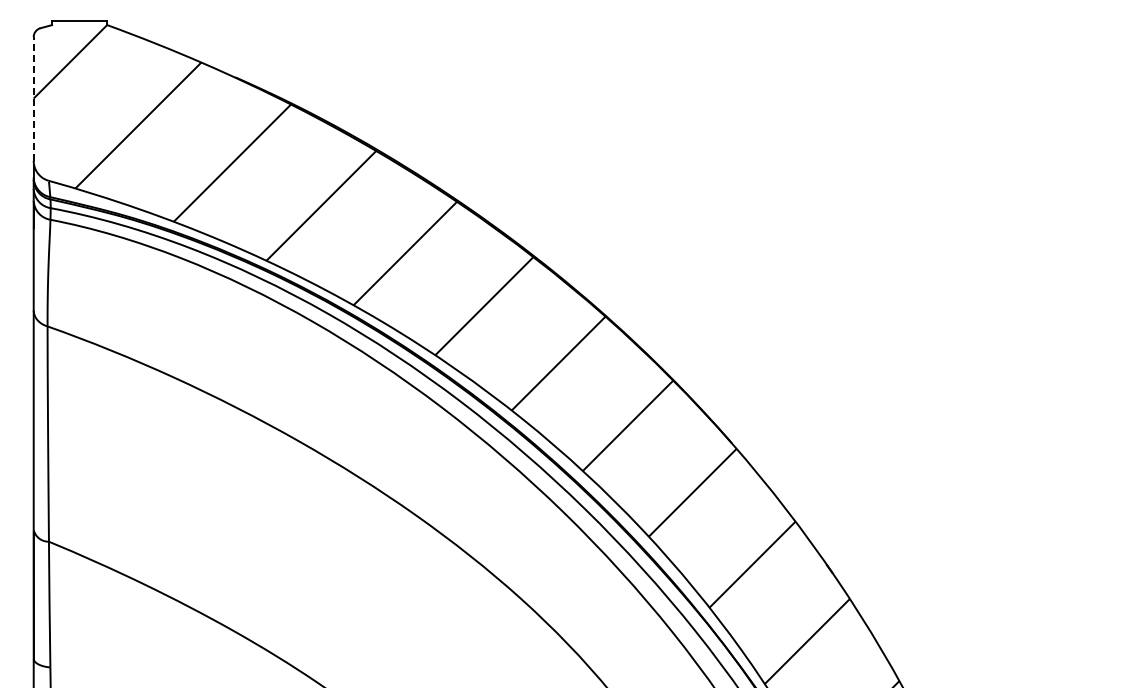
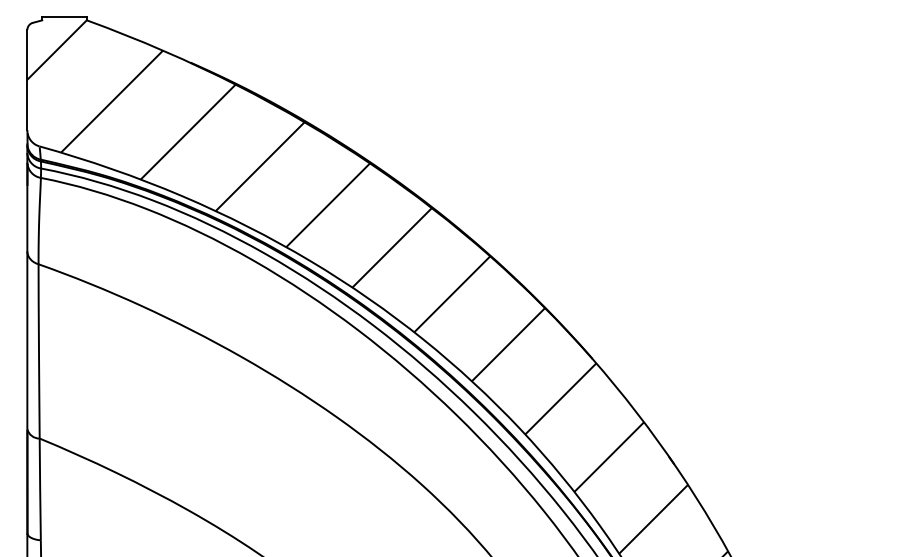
line: (33, 99) -> (27, 80), dashed -> solid

